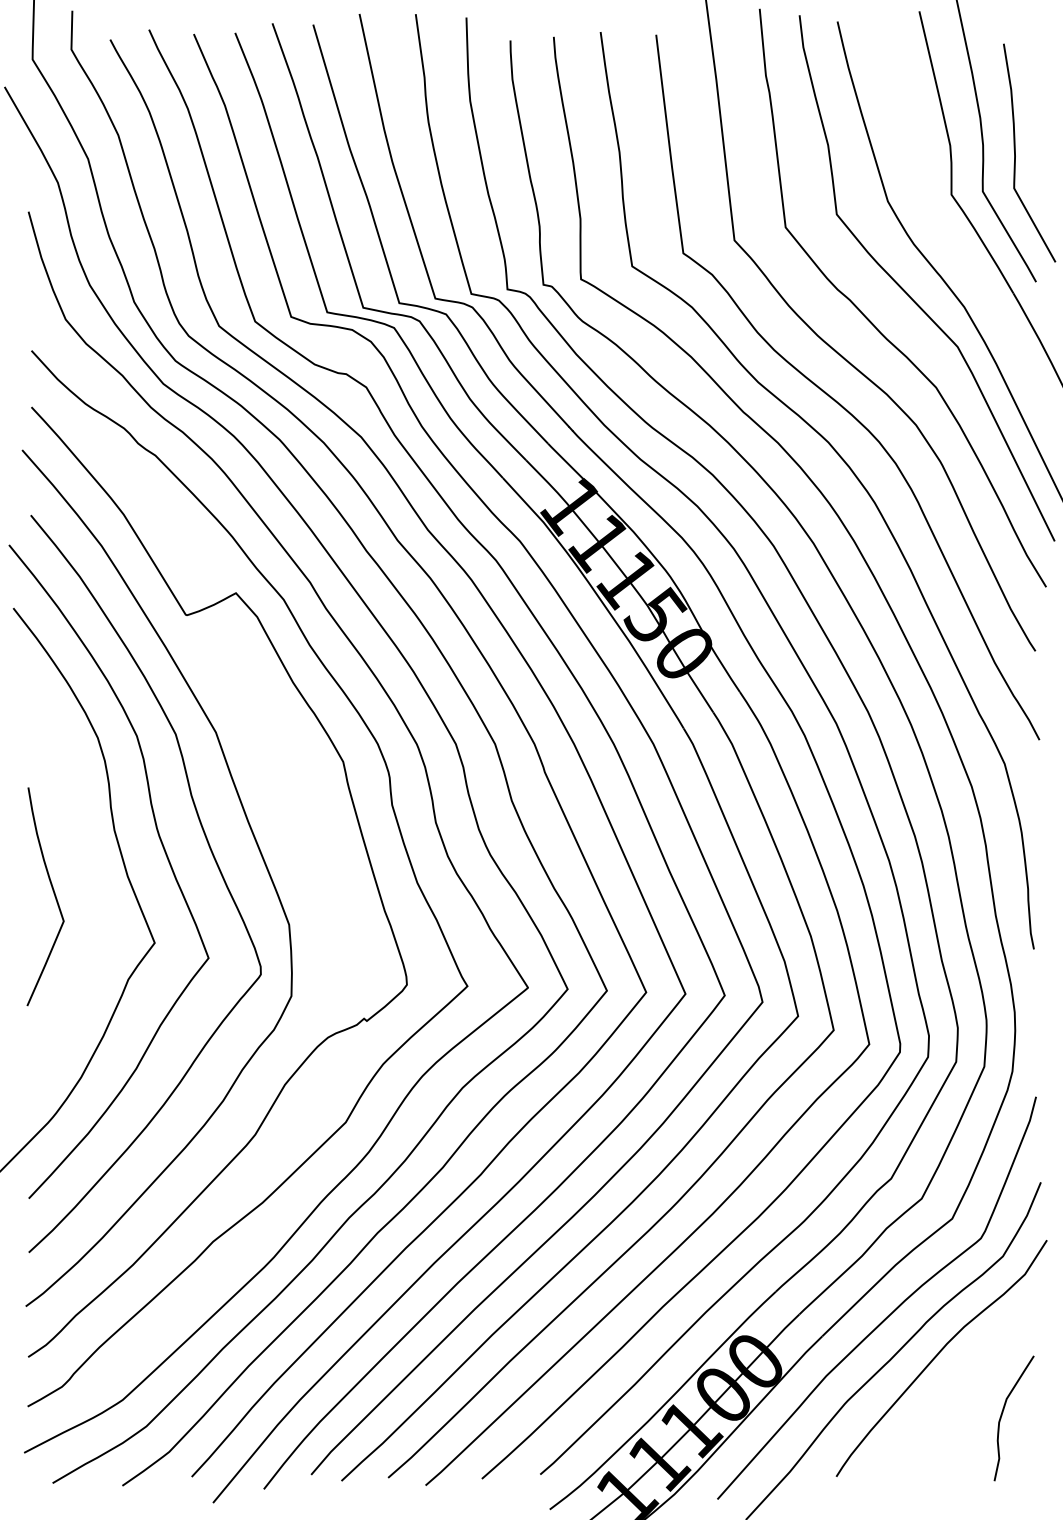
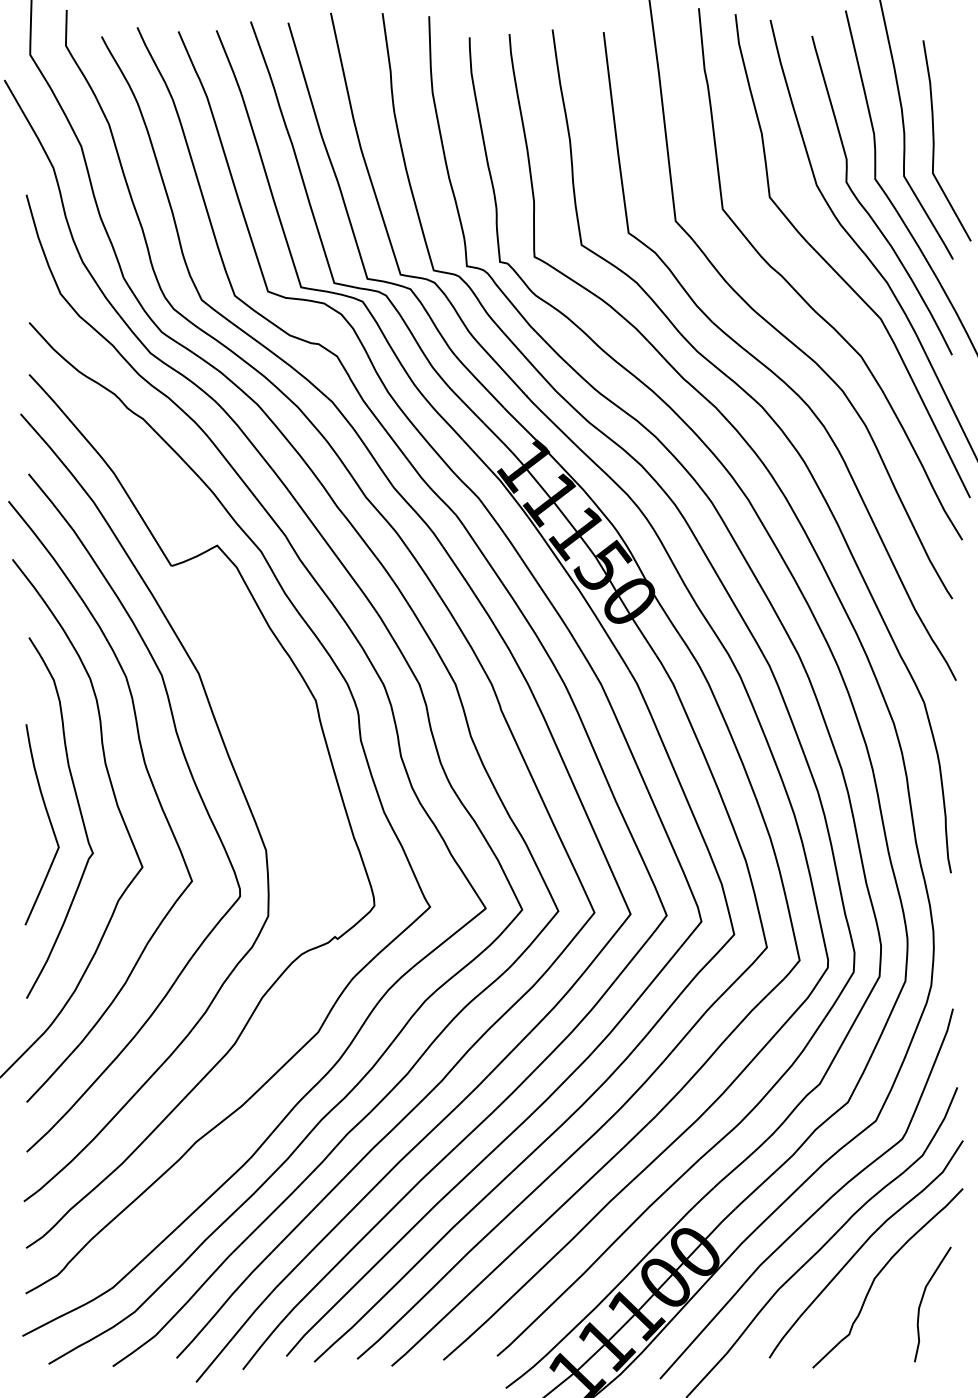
curve: (941, 227) -> (866, 209), added
curve: (86, 883) -> (79, 812), added
curve: (957, 1384) -> (880, 1273), added

